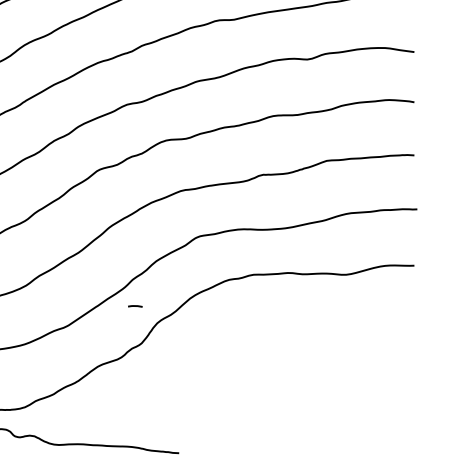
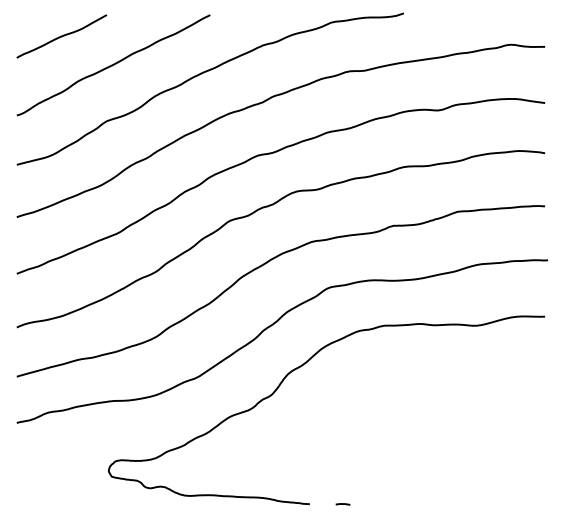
line: (134, 306) -> (342, 504), moved

